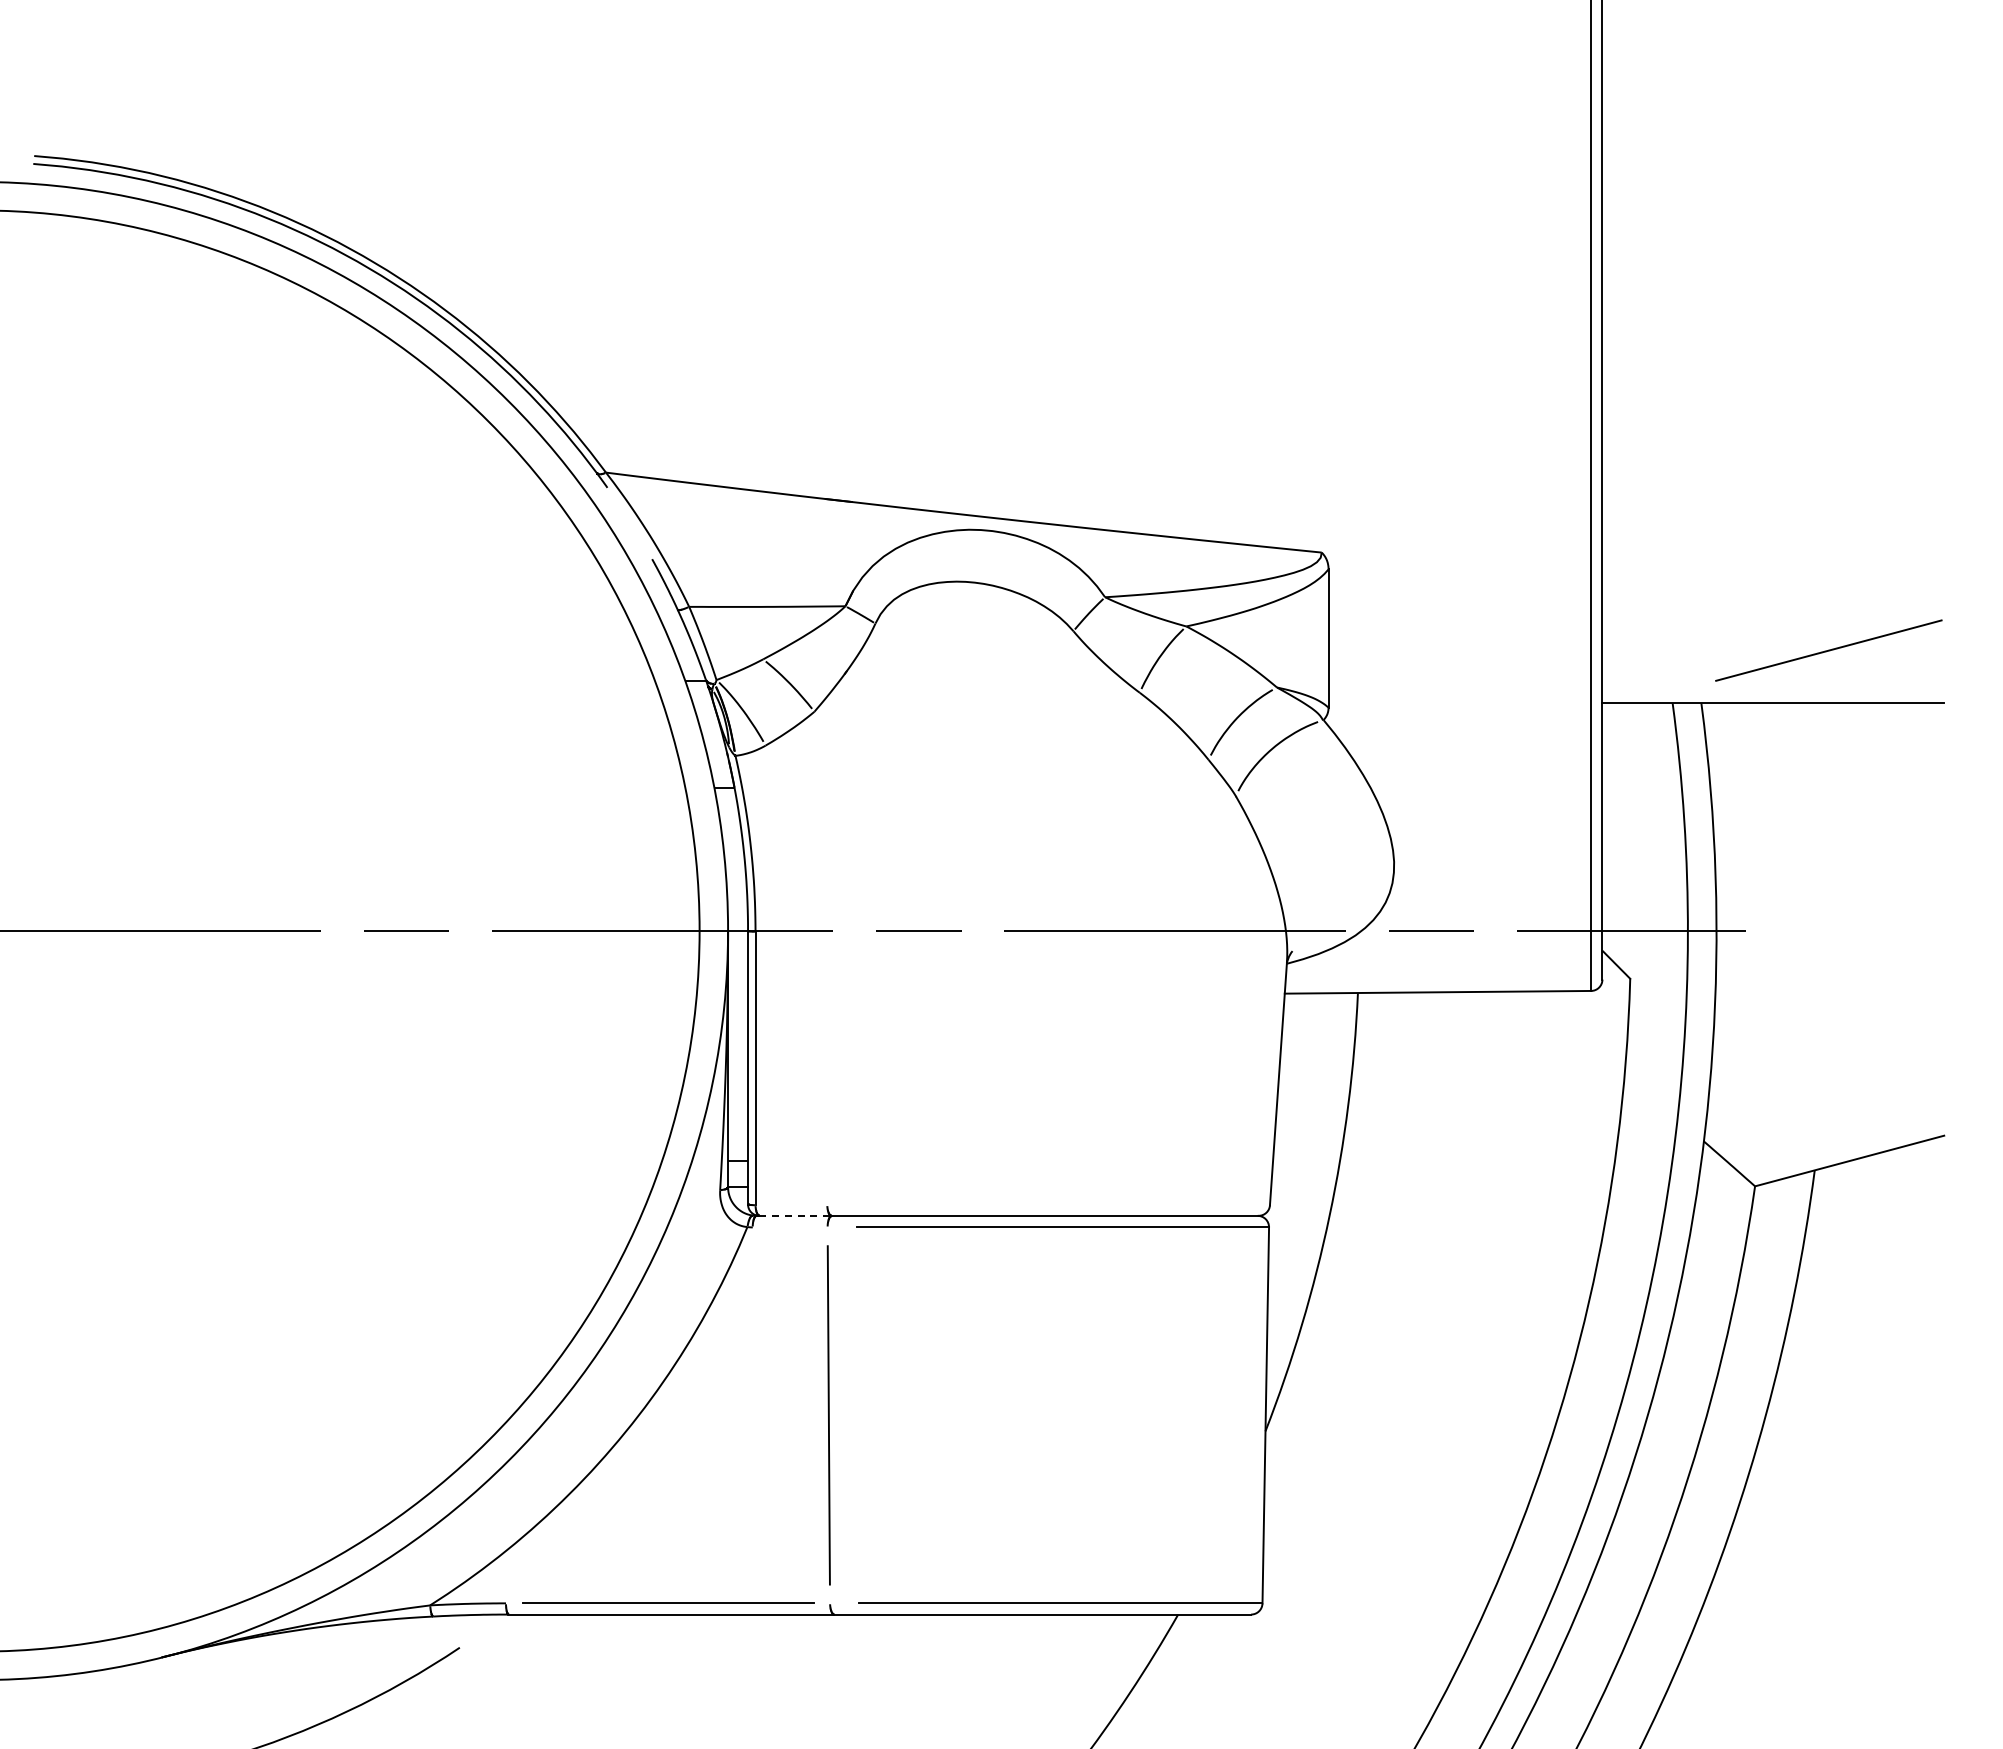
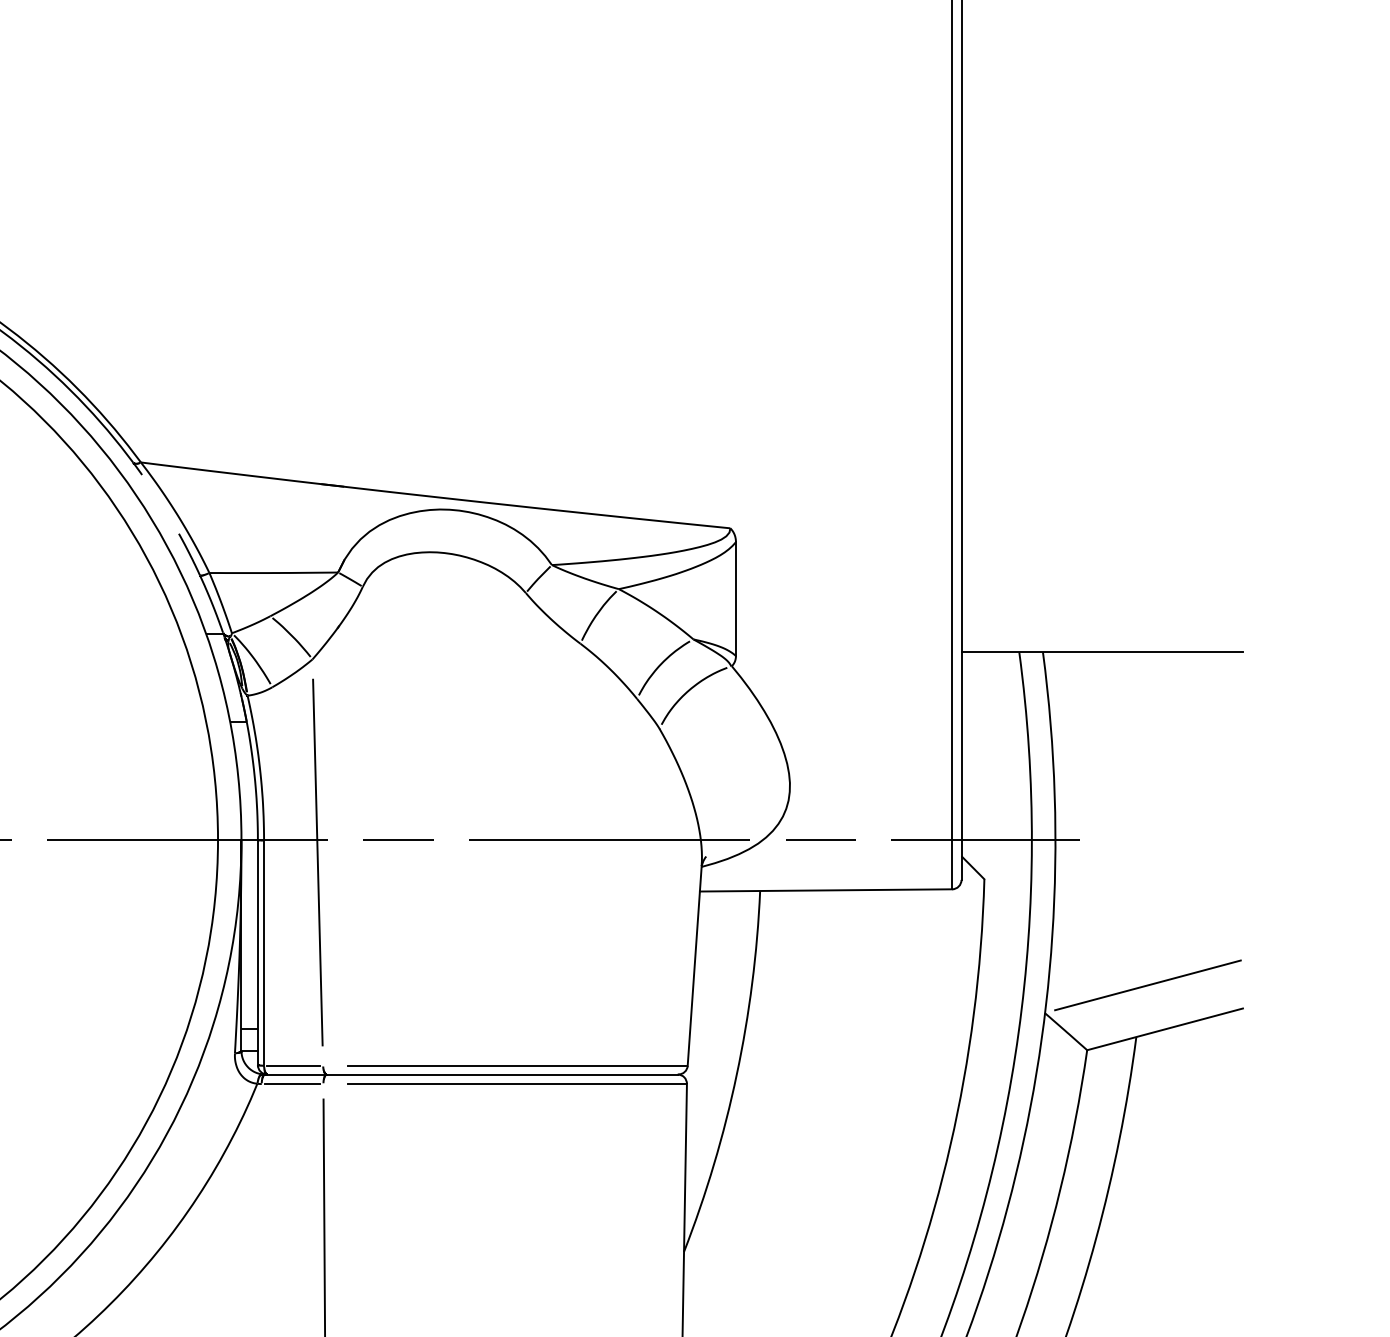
line: (1828, 650) -> (1147, 985), moved
line: (820, 958) -> (317, 862), added
line: (791, 1205) -> (293, 1065), added
line: (1062, 1205) -> (516, 1065), added
line: (795, 1215) -> (296, 1074), dashed -> solid
line: (789, 1227) -> (292, 1084), added

